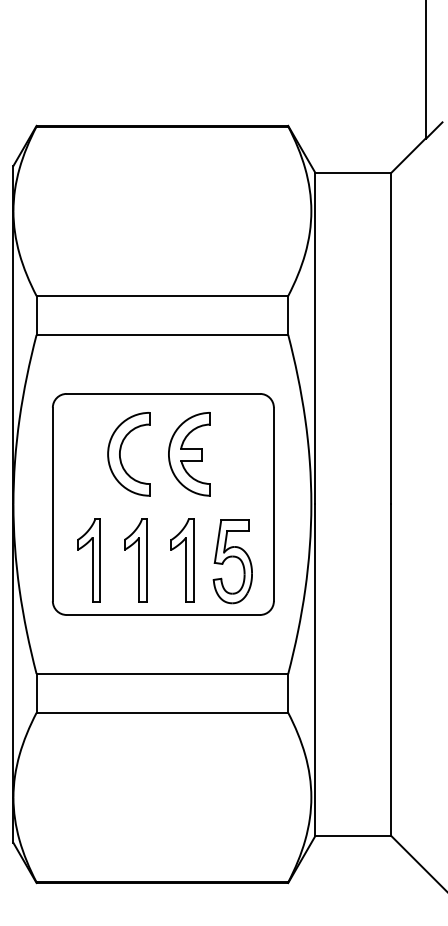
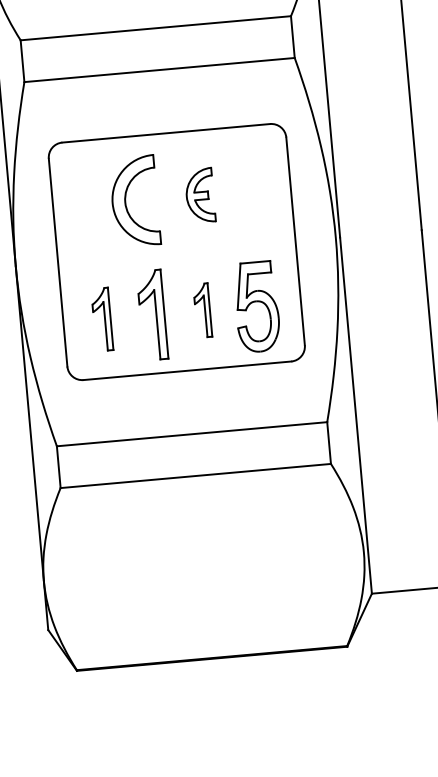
part: (189, 454) -> (200, 195), size x0.6
part: (88, 560) -> (101, 319), size x0.7
part: (182, 560) -> (202, 310), size x0.6

